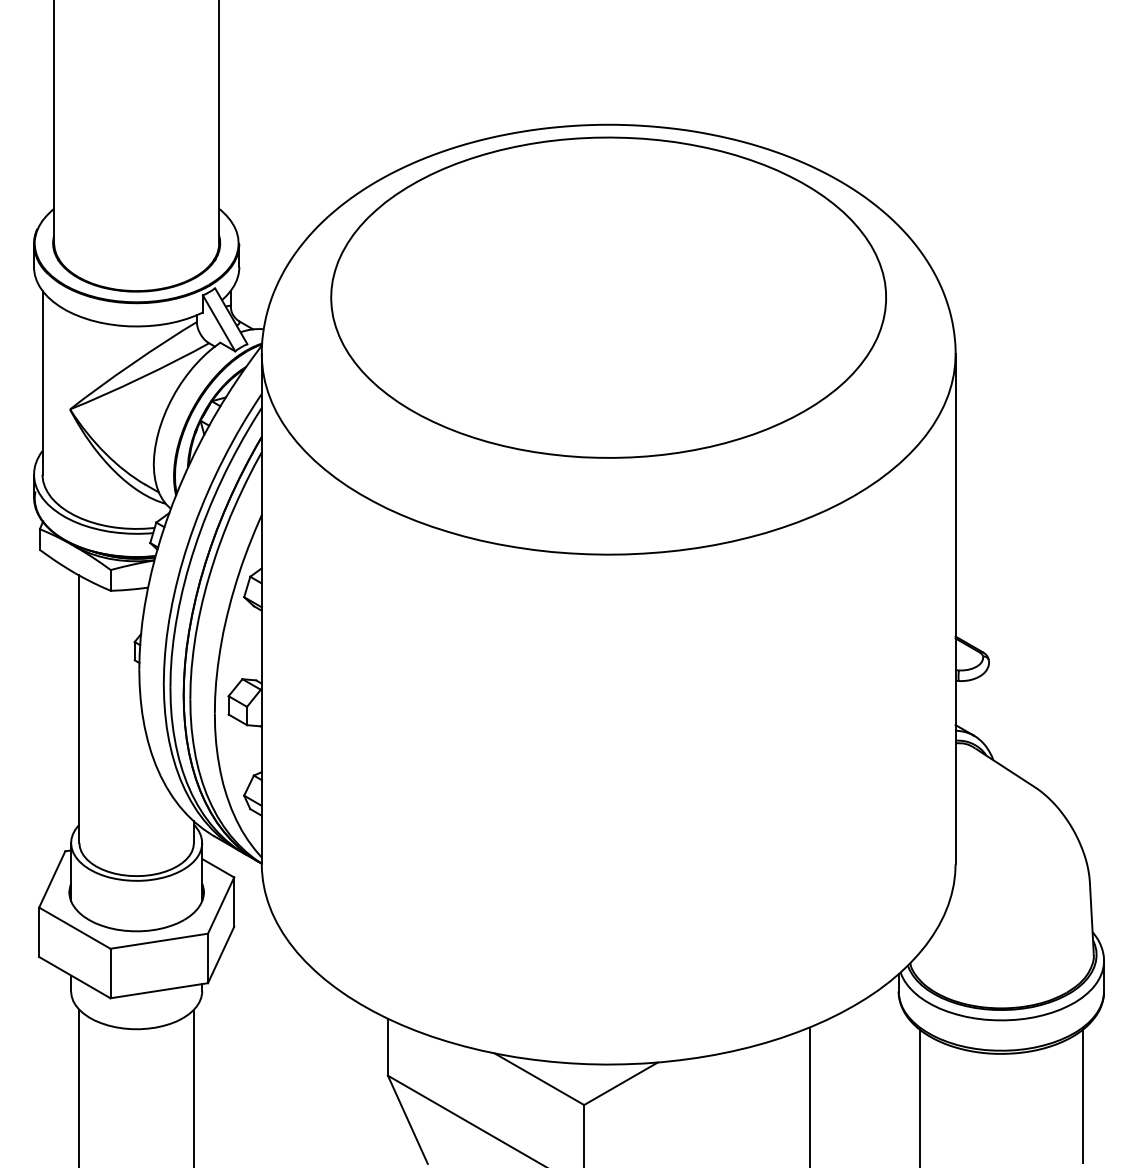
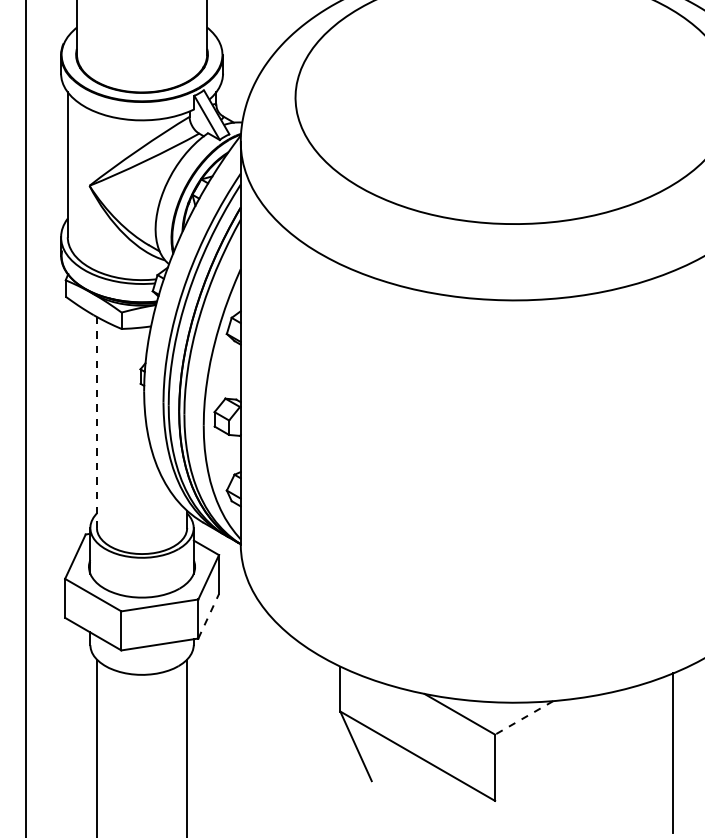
line: (79, 709) -> (96, 422), solid -> dashed
line: (221, 954) -> (208, 615), solid -> dashed
line: (620, 1083) -> (523, 717), solid -> dashed

